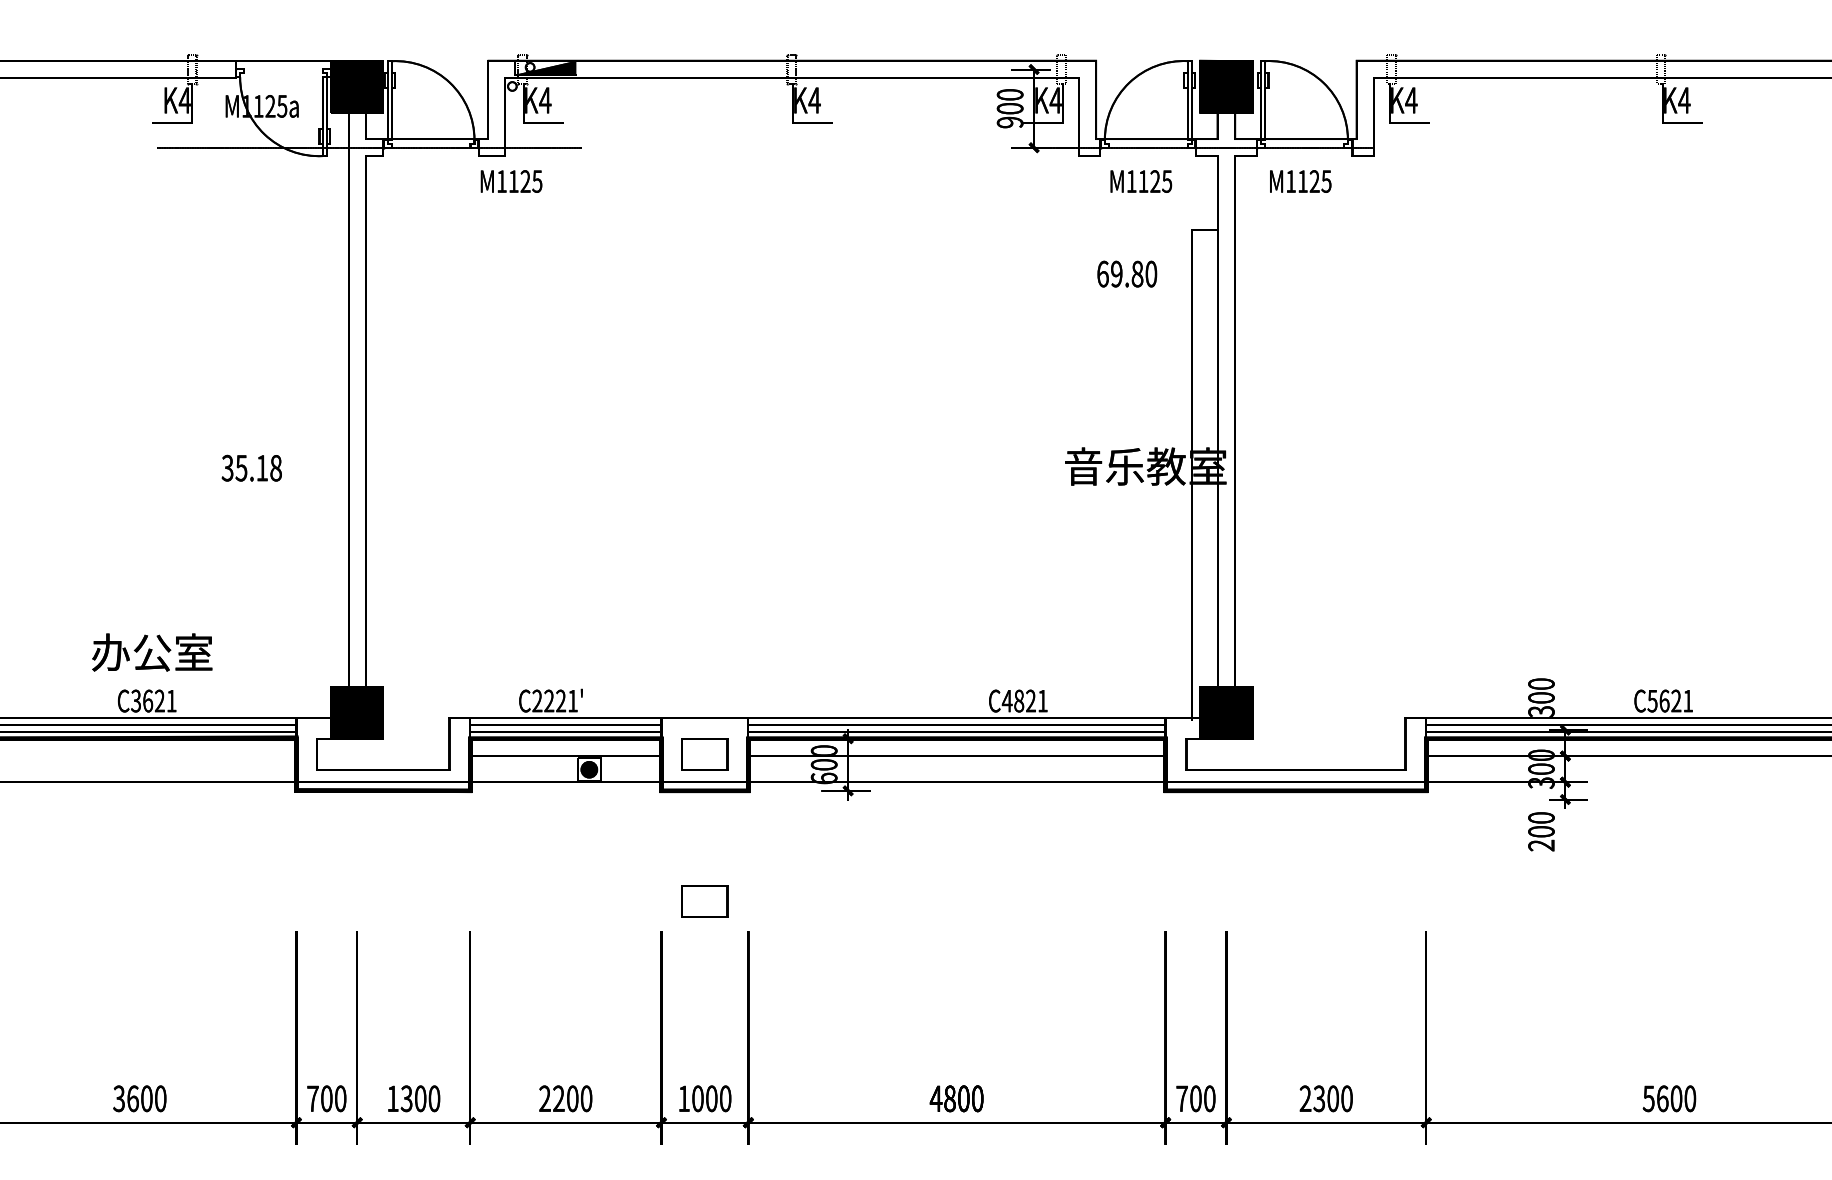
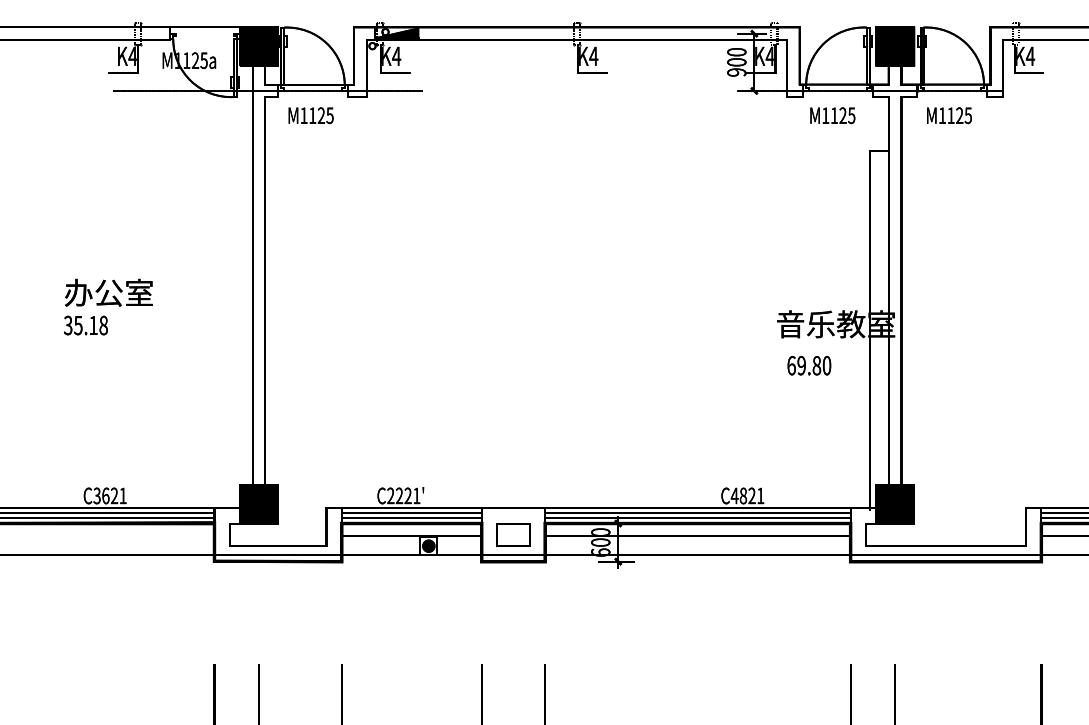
text: (511, 181) -> (311, 115), moved
text: (1127, 273) -> (809, 365), moved
text: (251, 467) -> (85, 324), moved
text: (152, 652) -> (109, 292), moved
part: (704, 901) -> (513, 642), removed

